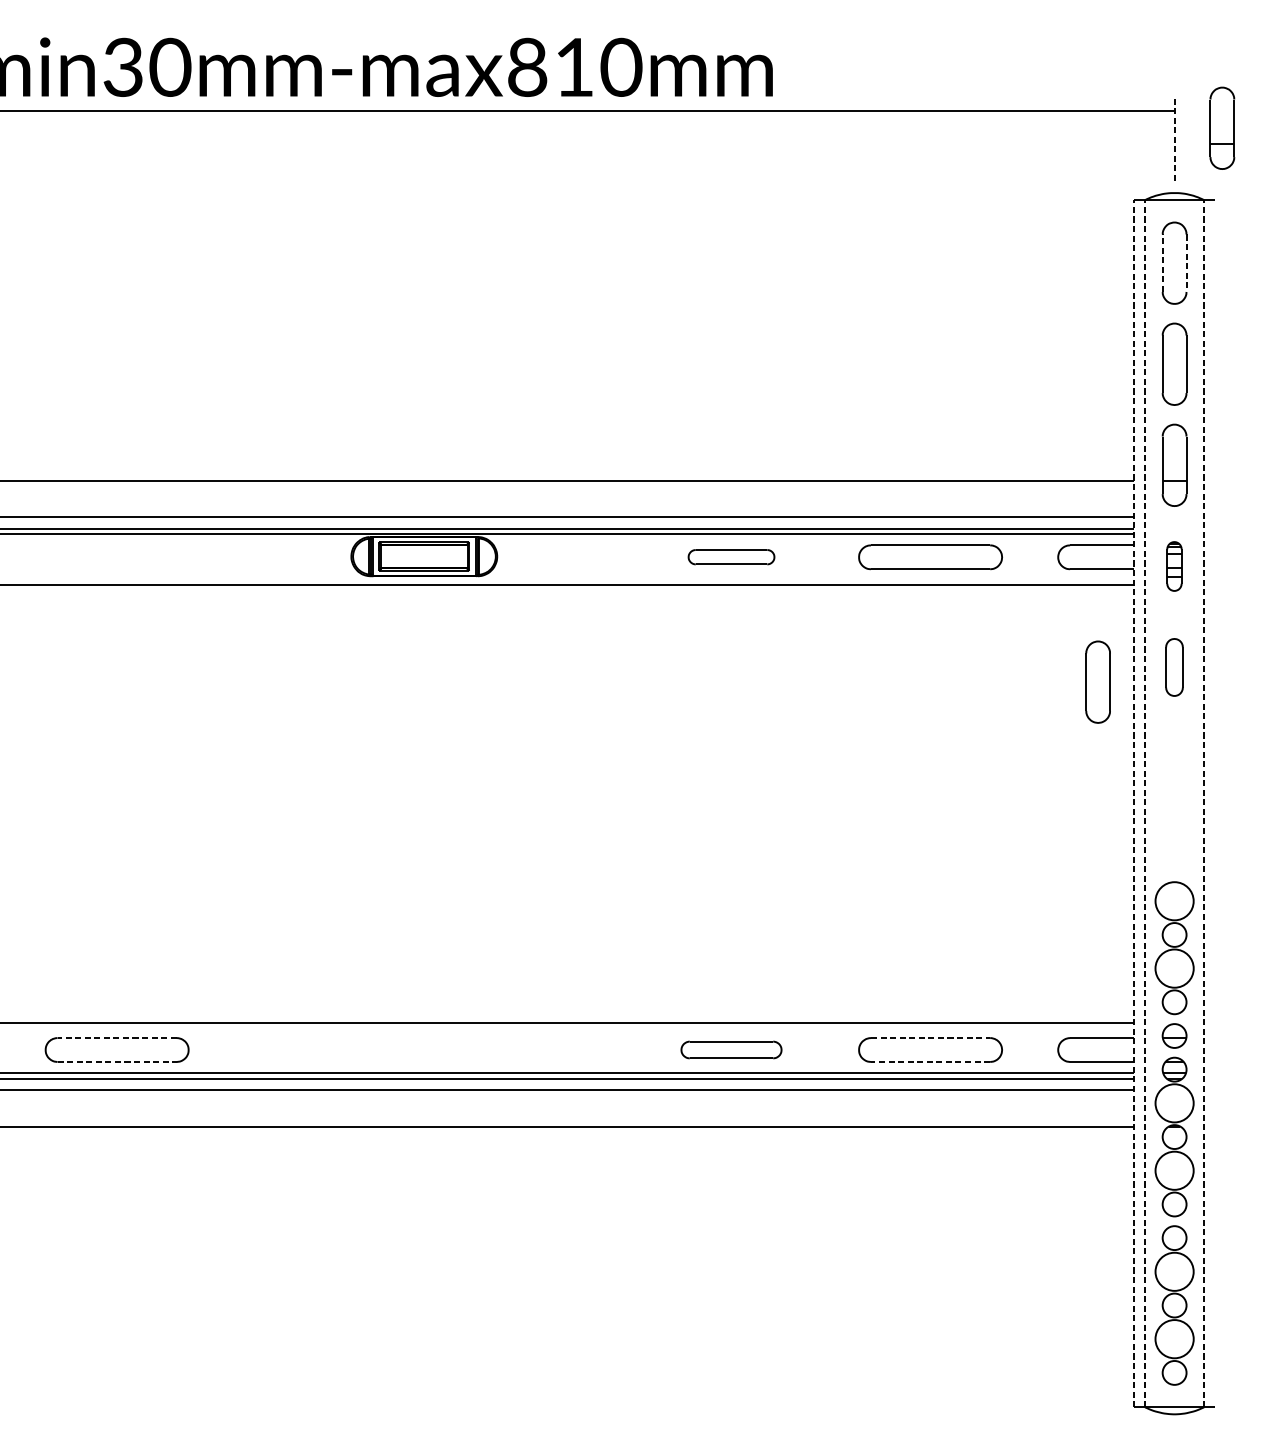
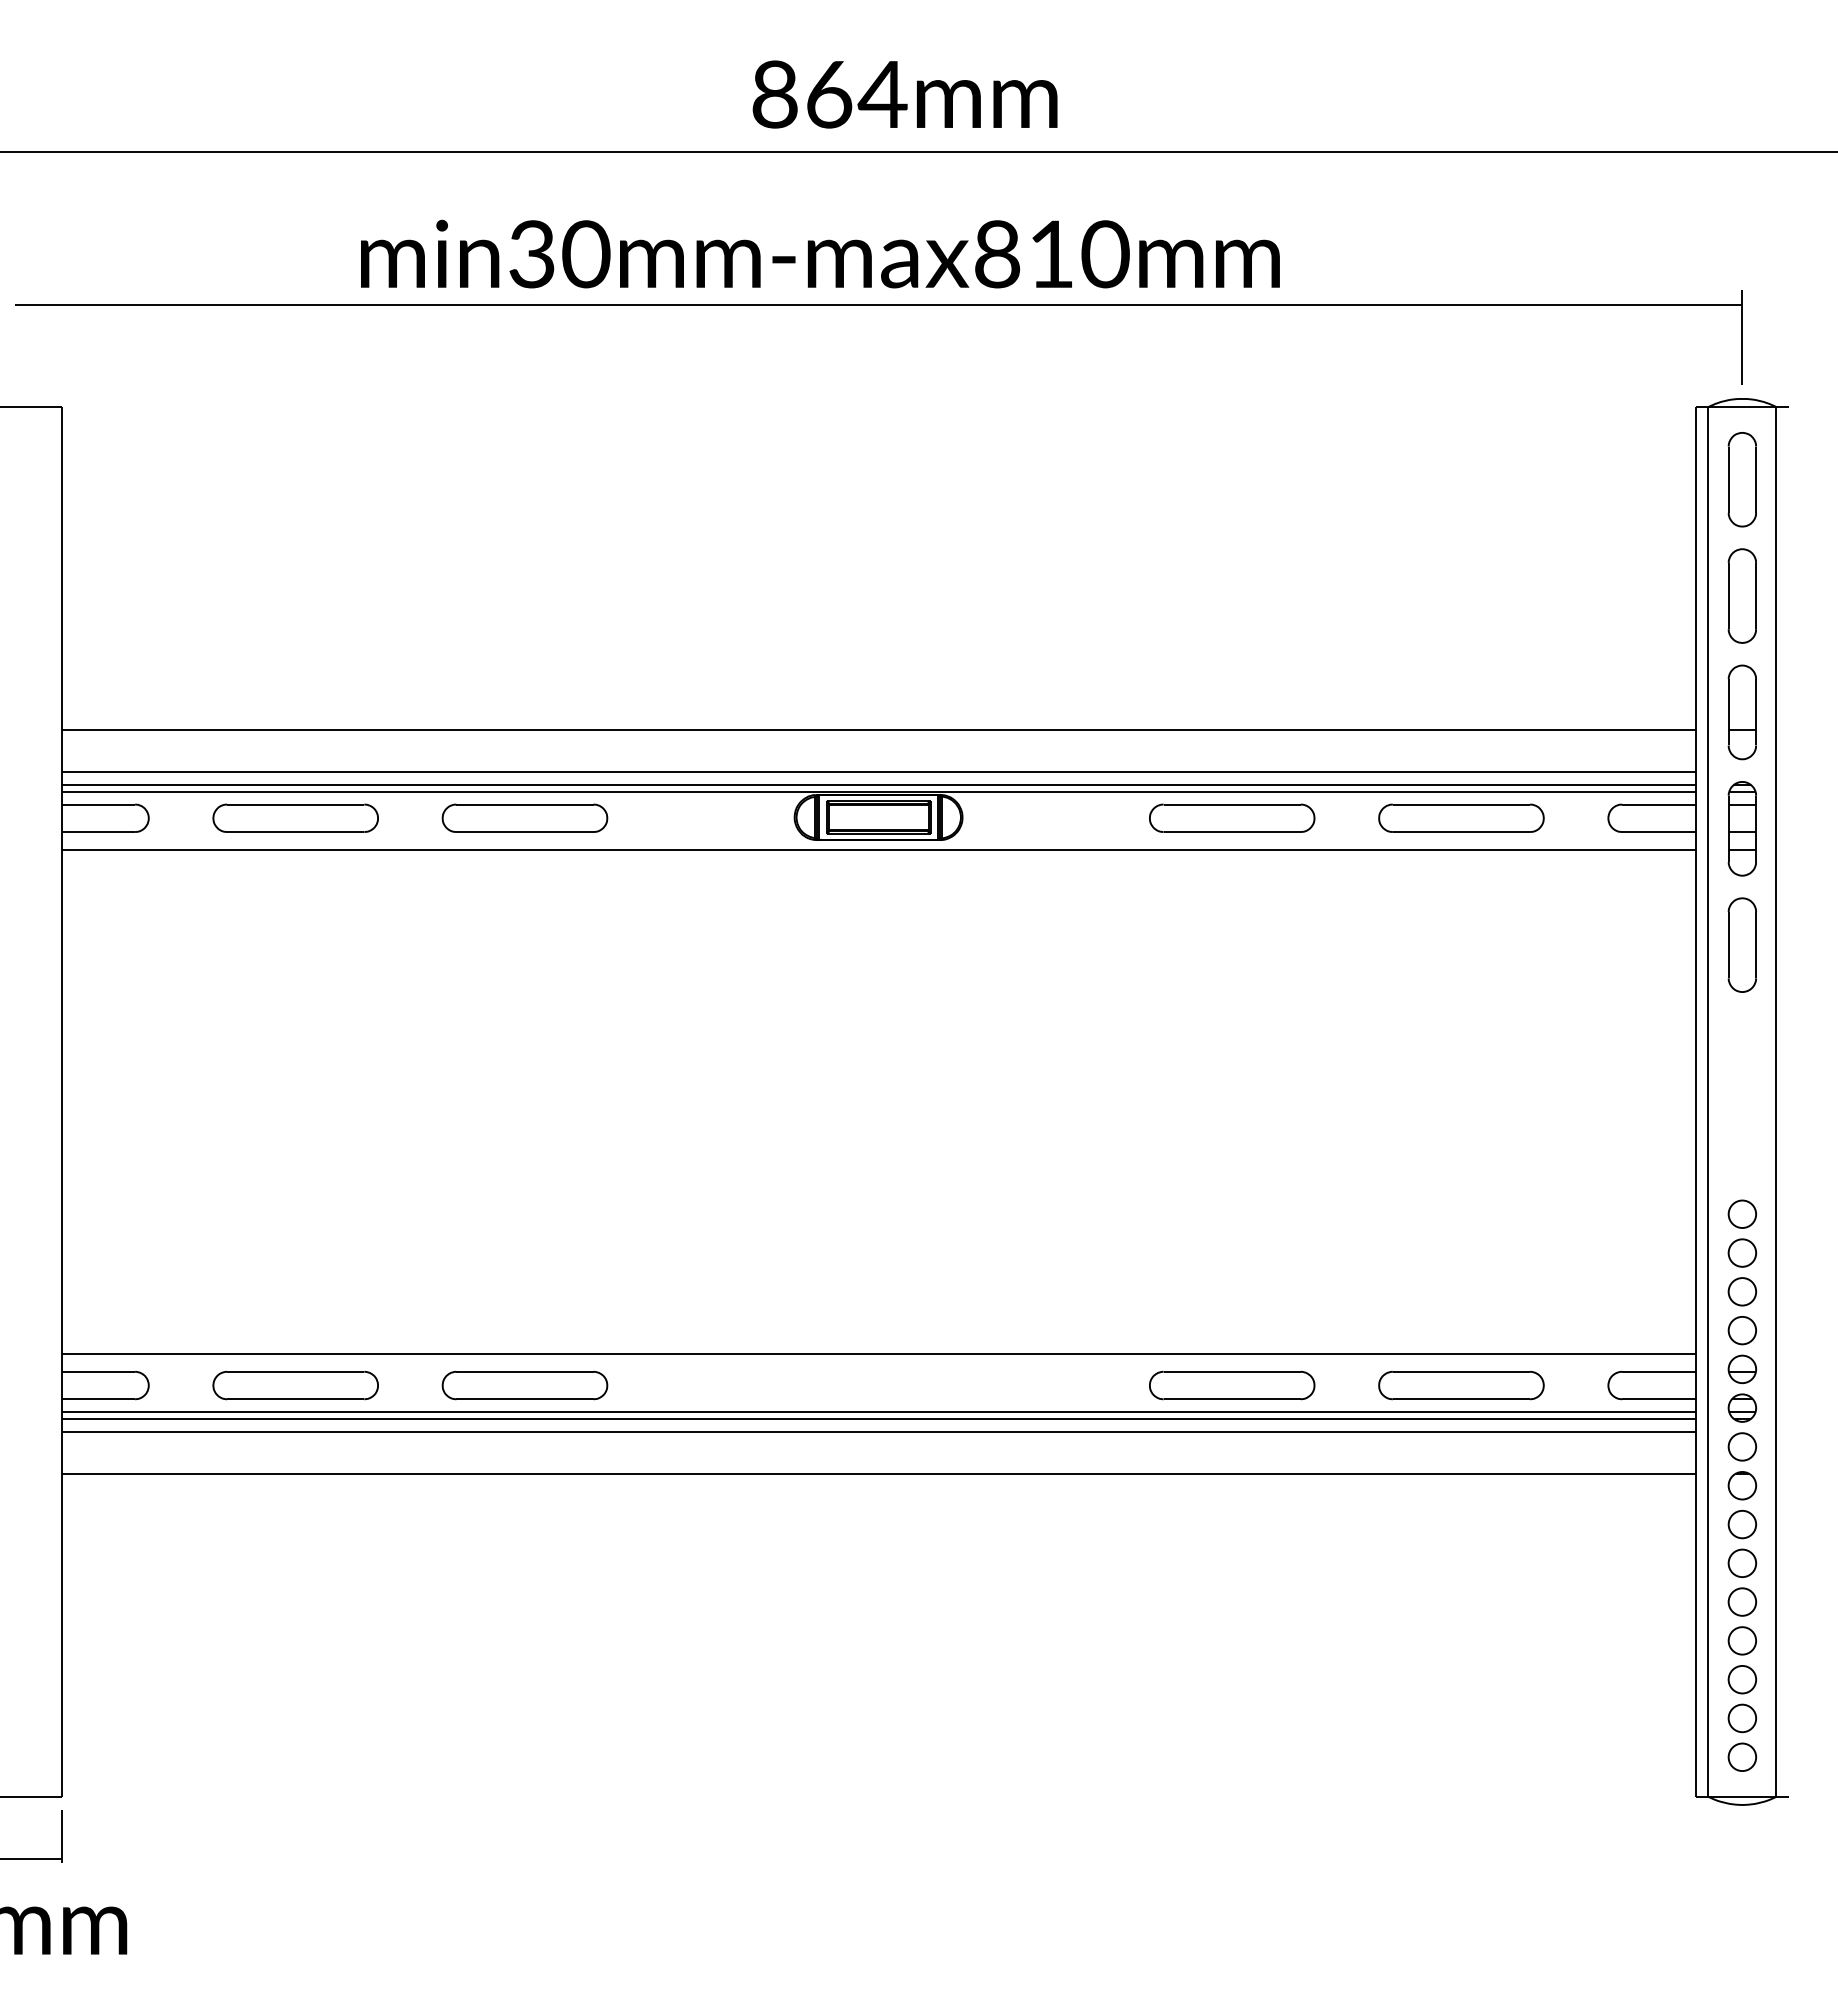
part: (1221, 128) -> (1796, 324), removed
line: (1174, 139) -> (1742, 337), dashed -> solid
line: (1162, 263) -> (1728, 479), dashed -> solid
line: (1186, 263) -> (1756, 480), dashed -> solid
part: (116, 556) -> (524, 817), added
part: (731, 556) -> (1232, 817), size x1.67
part: (1173, 566) -> (1741, 828), size x1.67
part: (1173, 666) -> (1741, 944), size x1.43
part: (1097, 681) -> (1653, 961), removed
line: (1133, 803) -> (1695, 1101), dashed -> solid
line: (1145, 803) -> (1708, 1101), dashed -> solid
line: (1204, 803) -> (1776, 1101), dashed -> solid
circle: (1174, 900) -> (1742, 1213), size x0.62
circle: (1174, 968) -> (1742, 1291), size x0.62
line: (117, 1037) -> (525, 1371), dashed -> solid
line: (930, 1037) -> (1461, 1371), dashed -> solid
part: (731, 1049) -> (1232, 1385), size x1.43
line: (117, 1062) -> (525, 1399), dashed -> solid
line: (930, 1062) -> (1461, 1399), dashed -> solid
circle: (1174, 1102) -> (1742, 1446), size x0.62
circle: (1174, 1170) -> (1742, 1524), size x0.62
circle: (1174, 1271) -> (1742, 1640), size x0.62
circle: (1174, 1339) -> (1742, 1718), size x0.62

